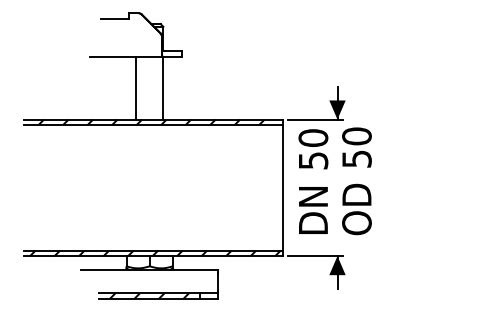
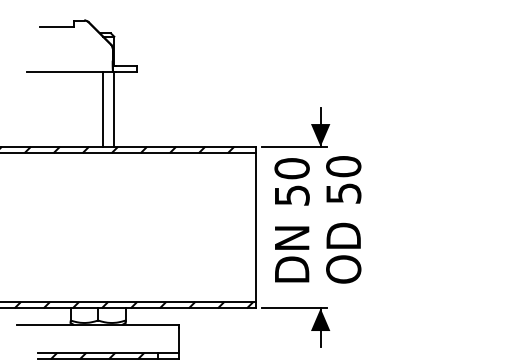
line: (136, 87) -> (103, 108), moved

